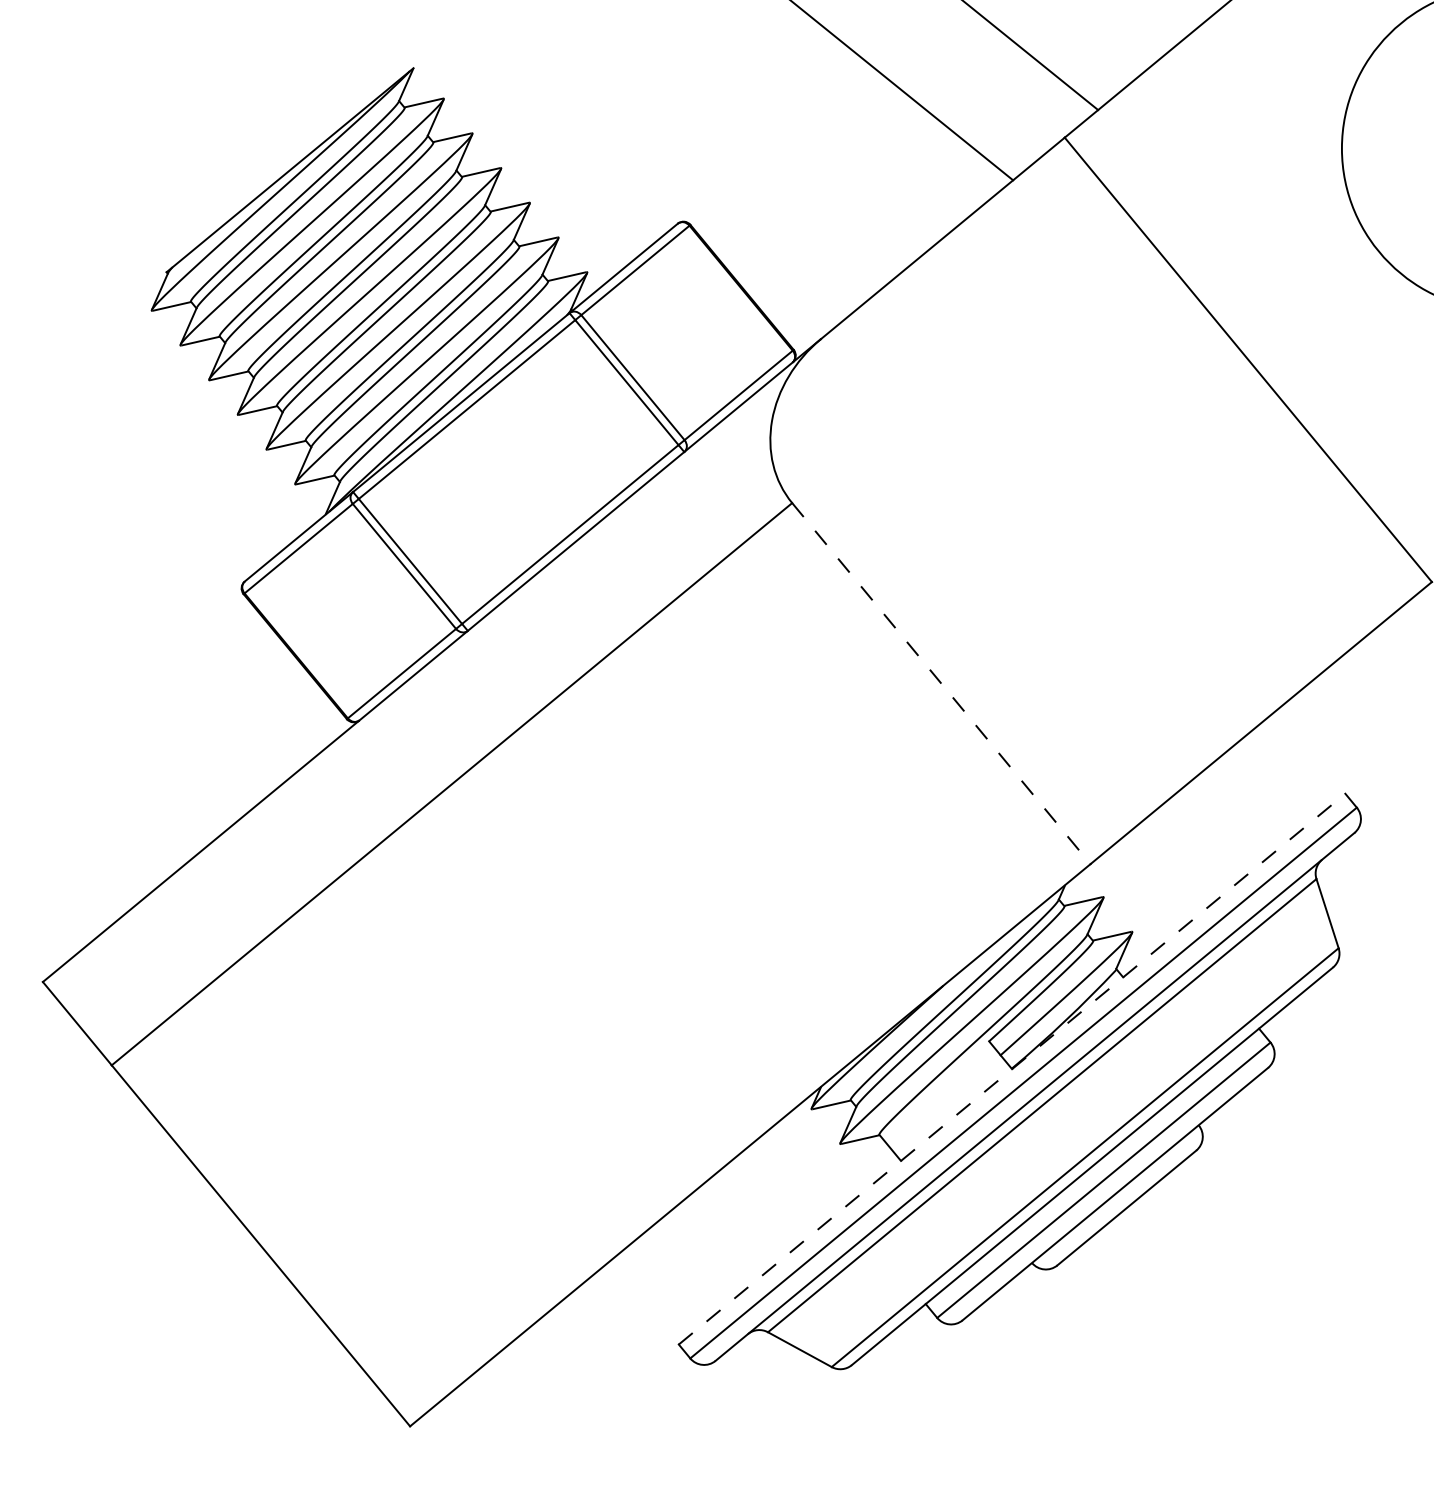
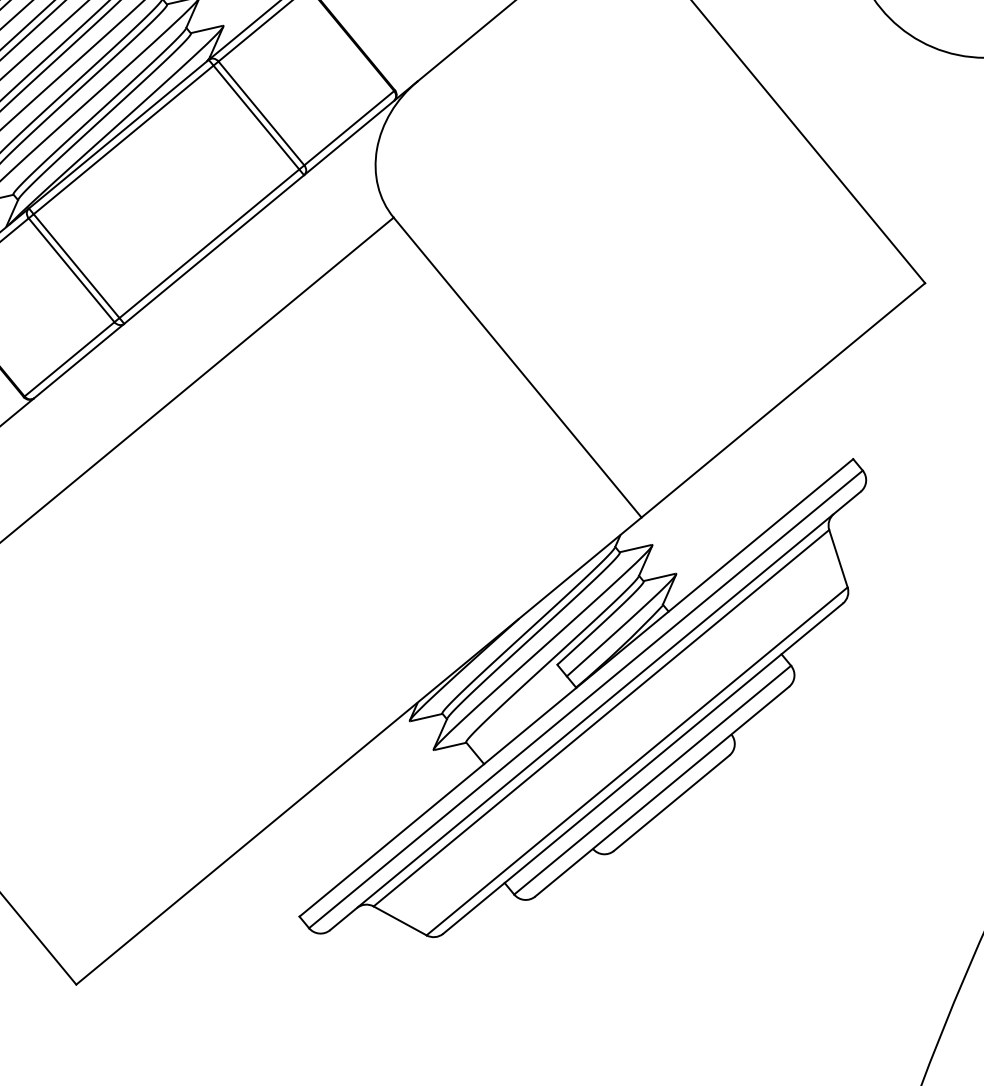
line: (941, 683) -> (517, 367), dashed -> solid
line: (1012, 1068) -> (576, 687), dashed -> solid

